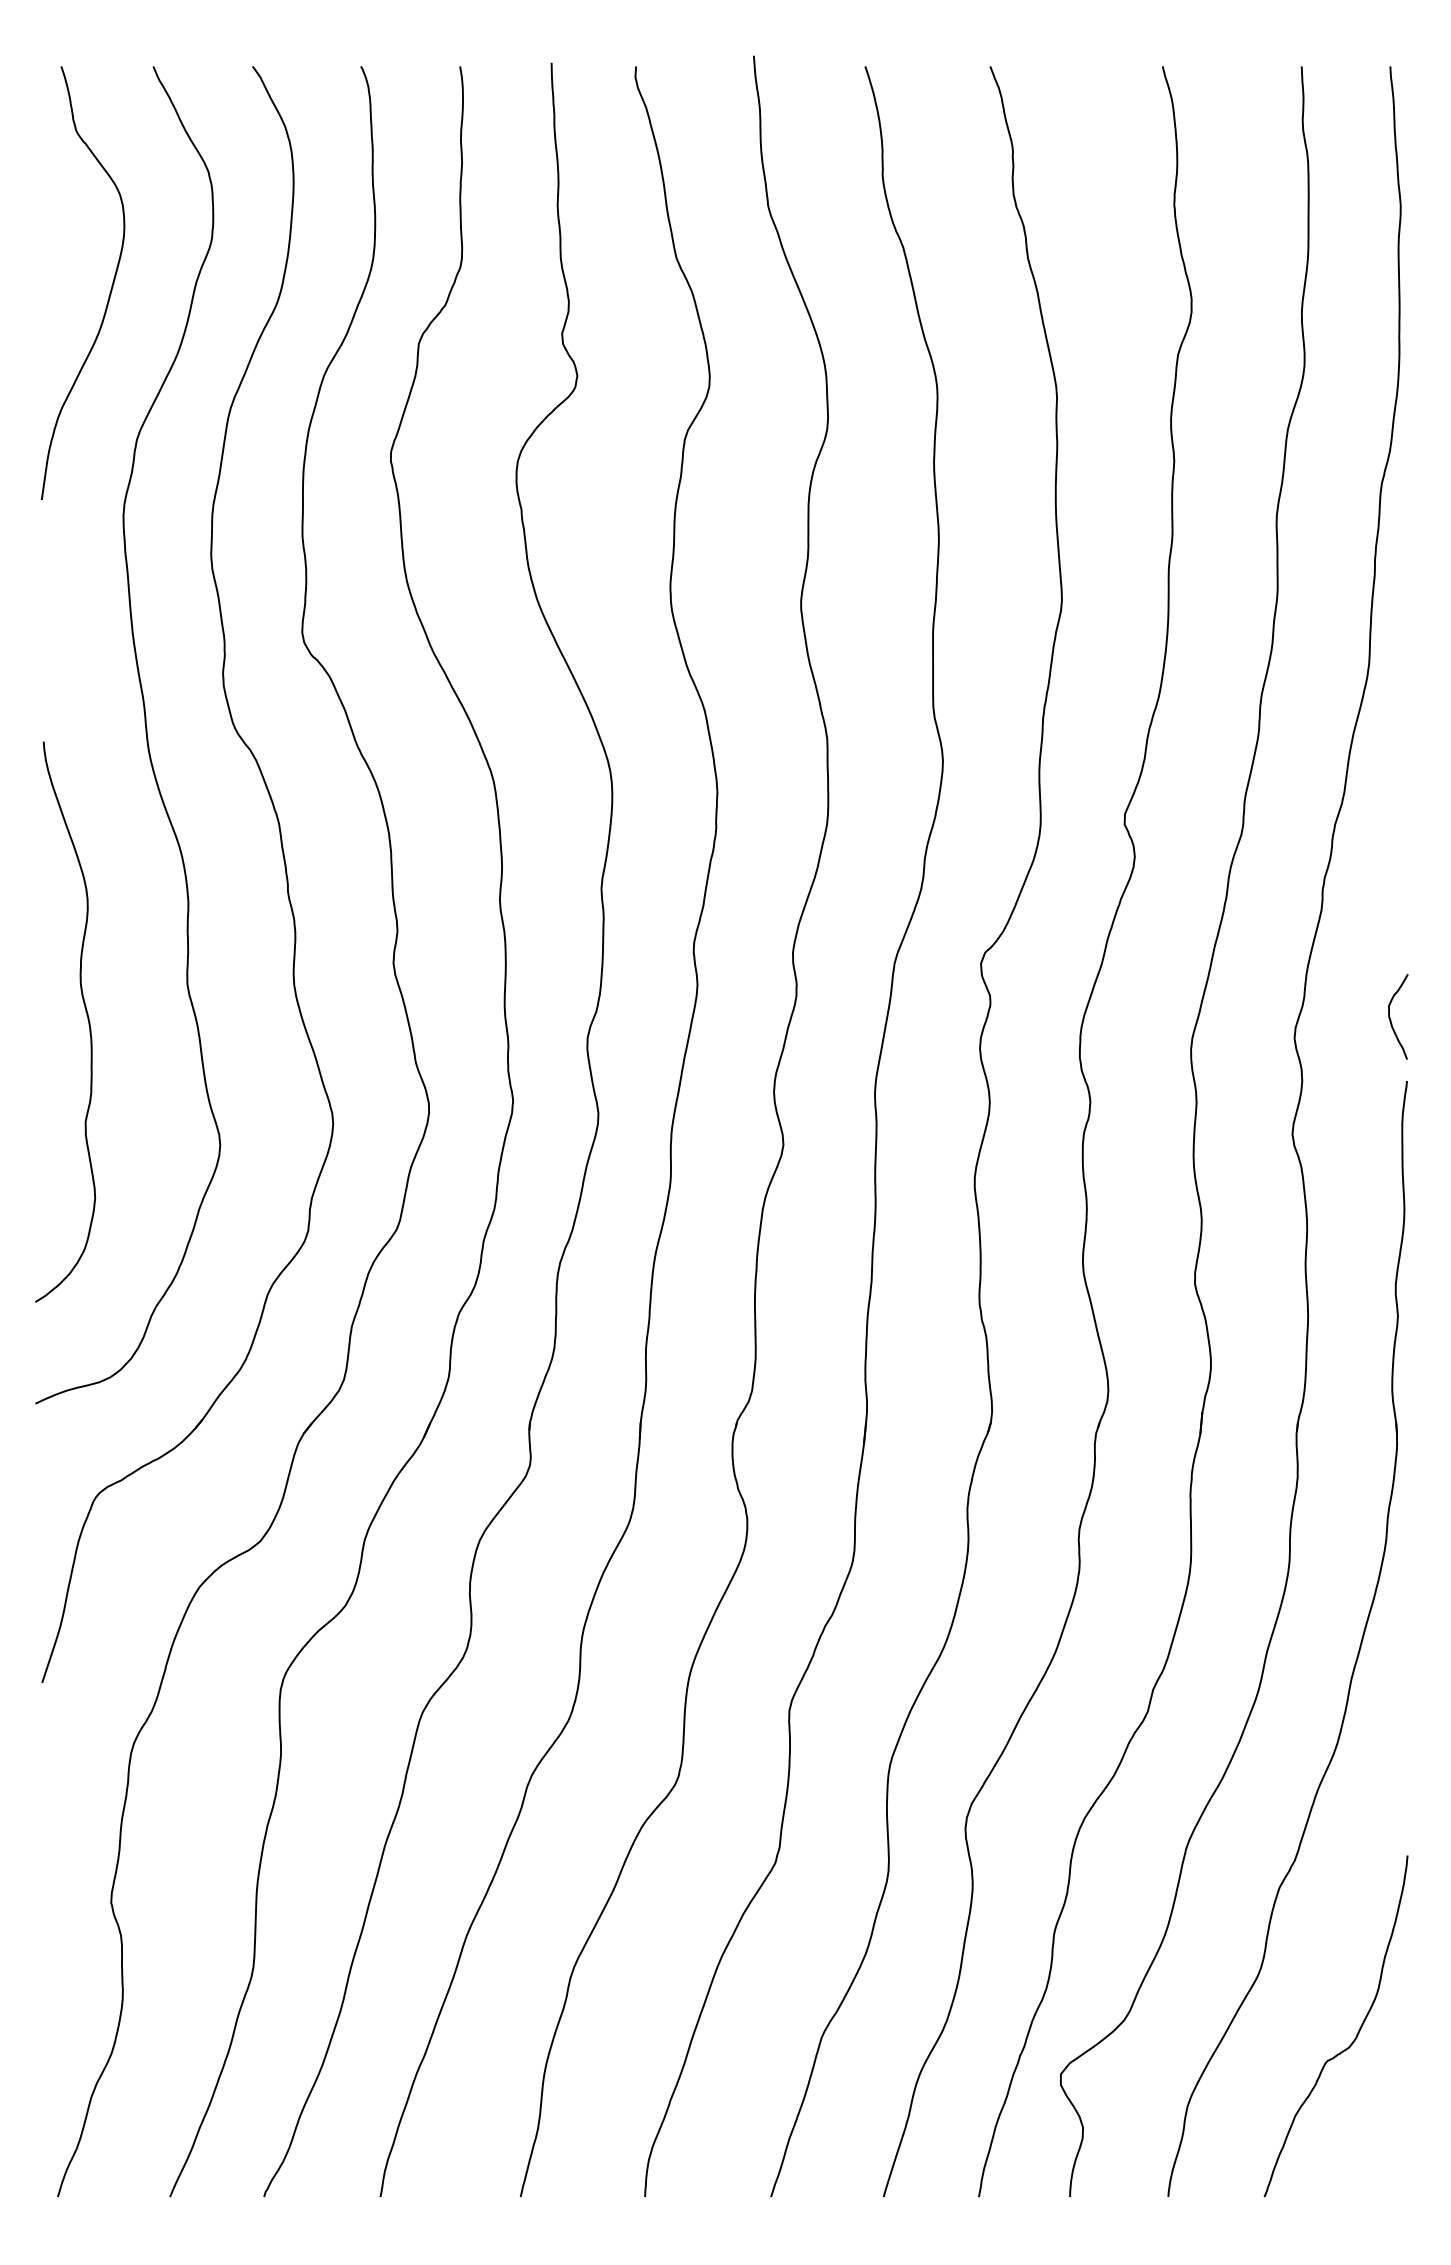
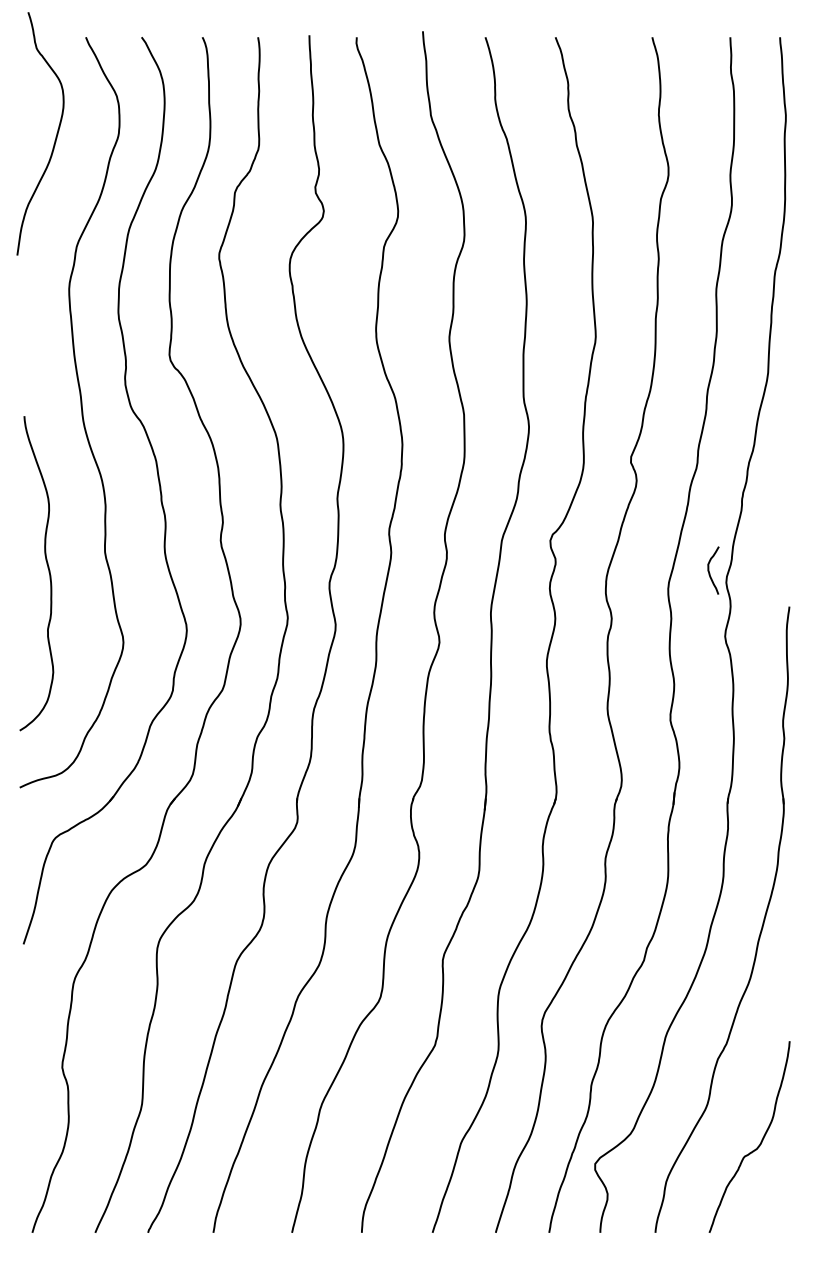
curve: (109, 287) -> (55, 136), moved
curve: (1391, 1016) -> (709, 570), moved

